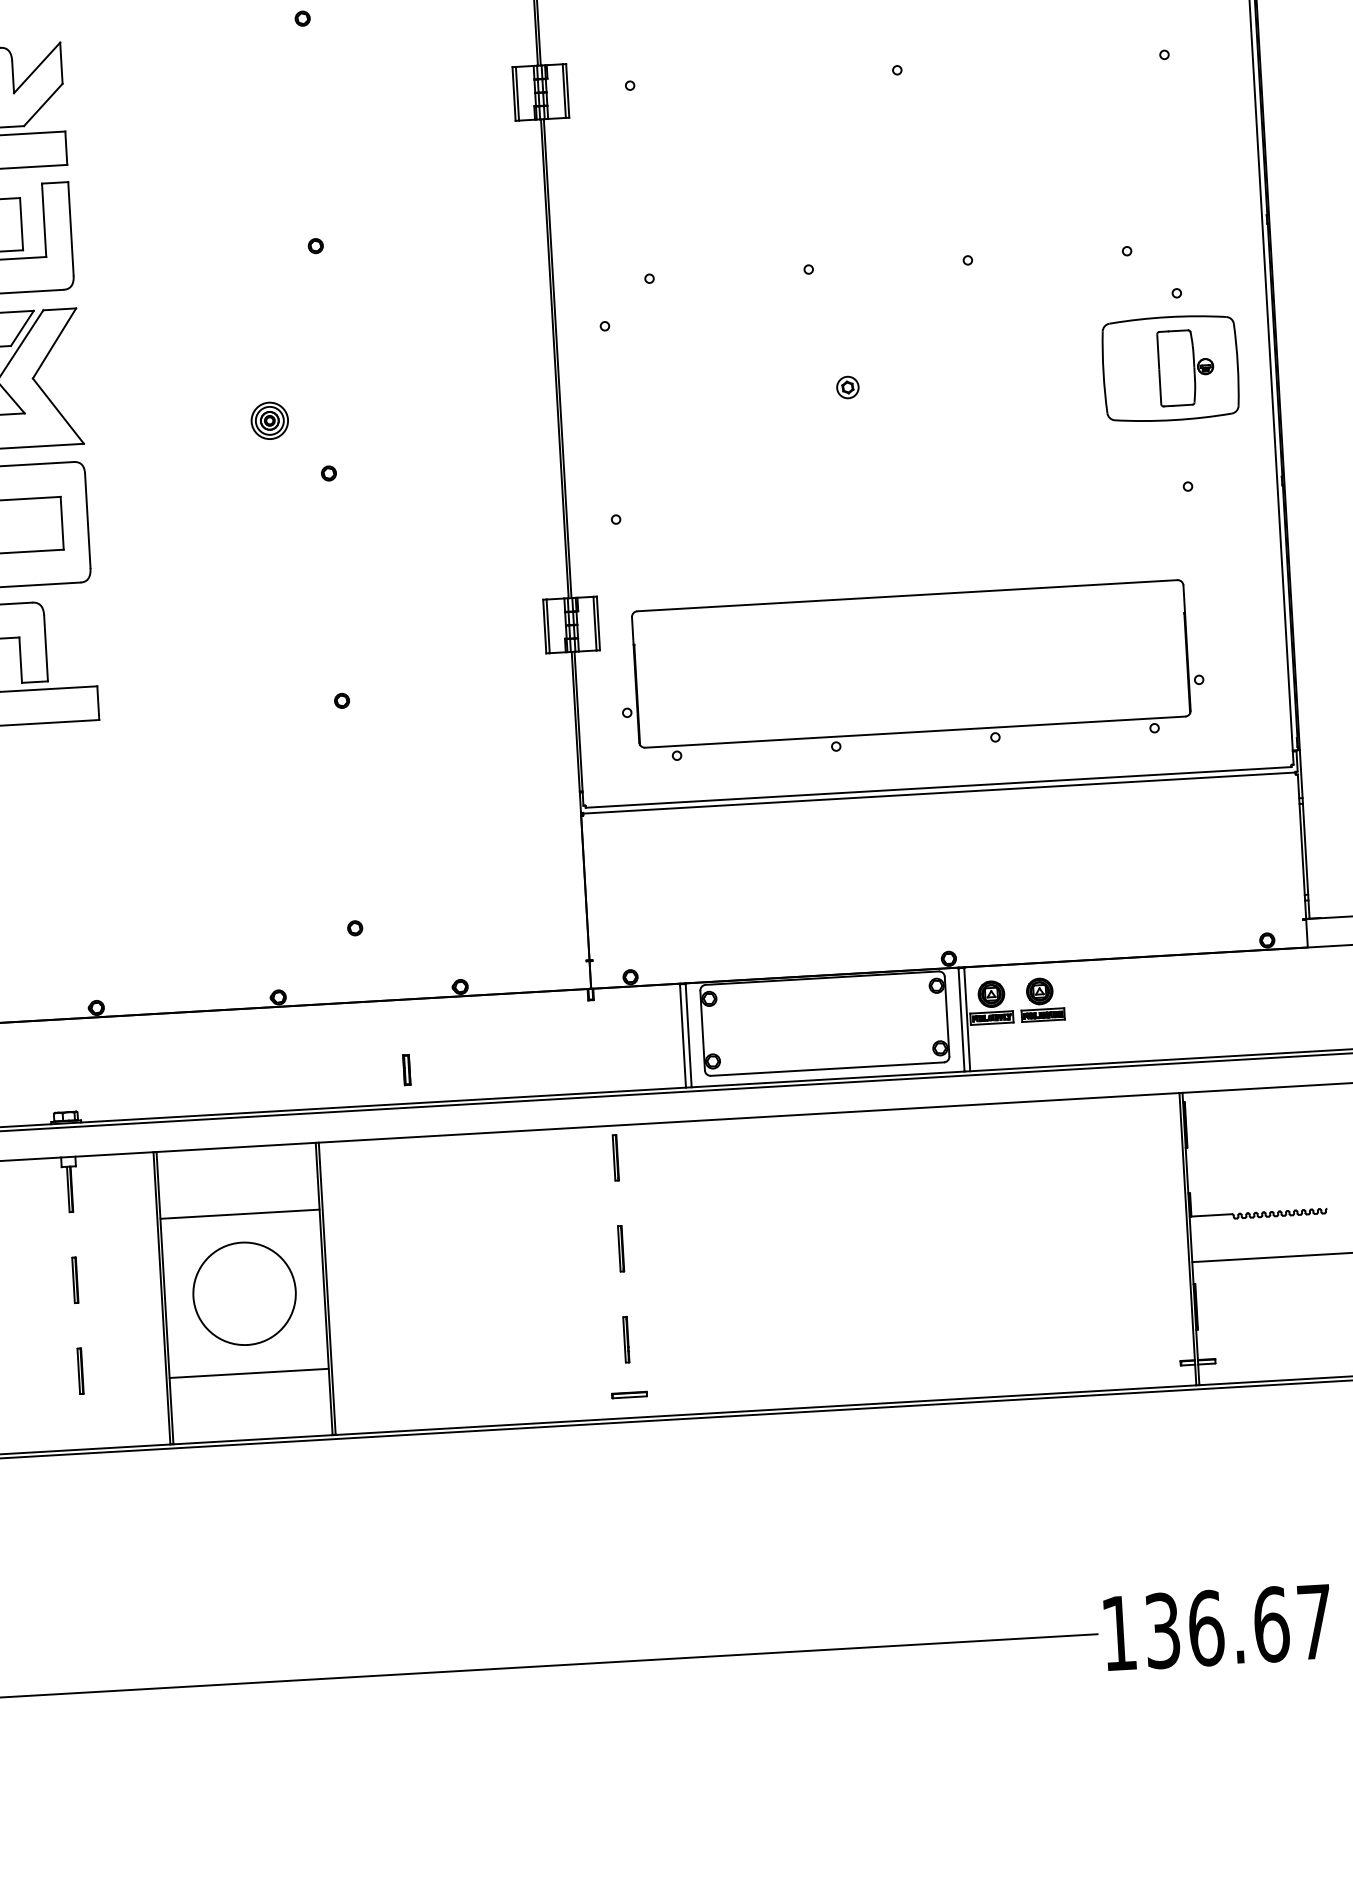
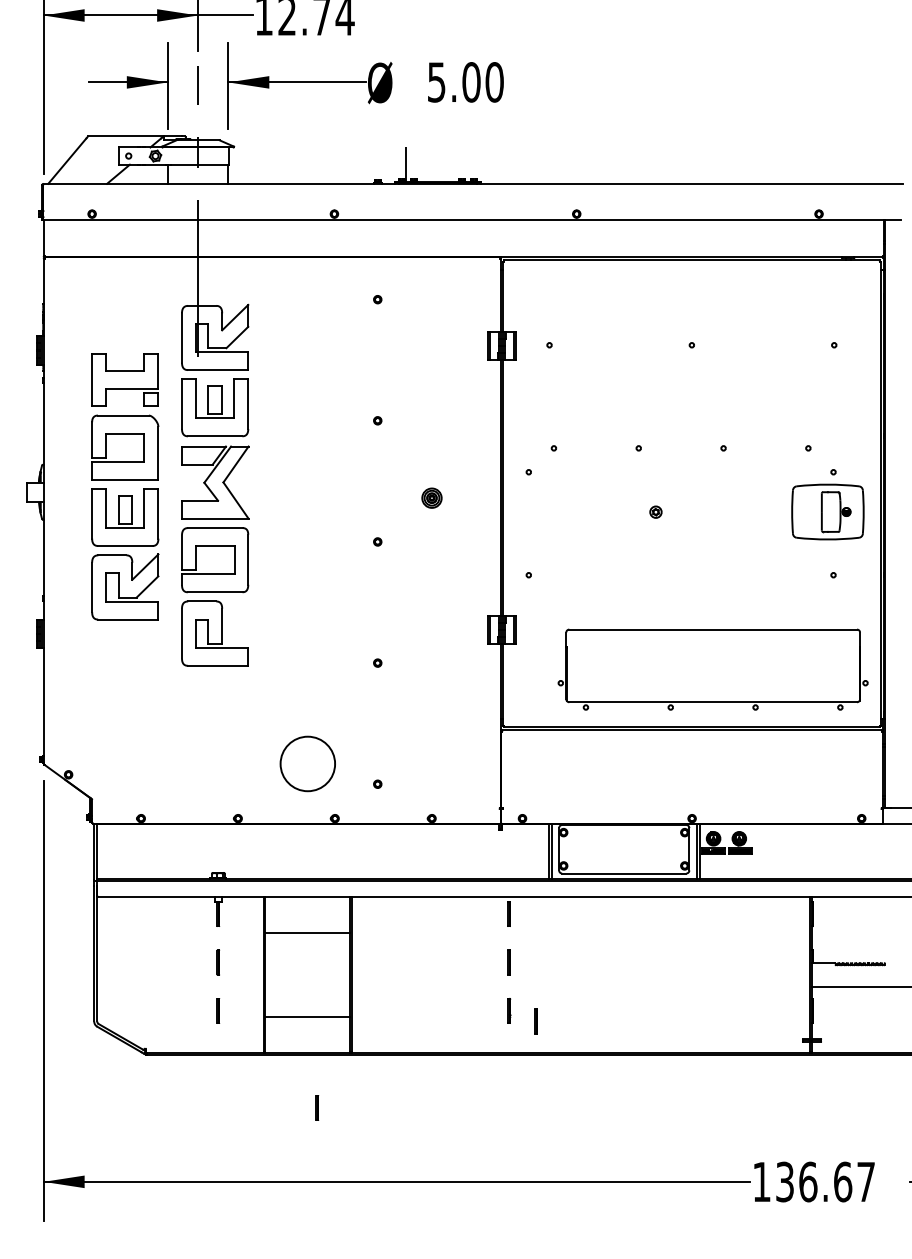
part: (268, 419) -> (431, 497), moved
part: (910, 670) -> (712, 669), moved
part: (406, 1068) -> (400, 860), removed
circle: (243, 1292) -> (307, 763), moved
line: (676, 1356) -> (535, 1021), added
line: (628, 1395) -> (508, 1040), removed
line: (277, 1541) -> (317, 1107), added

